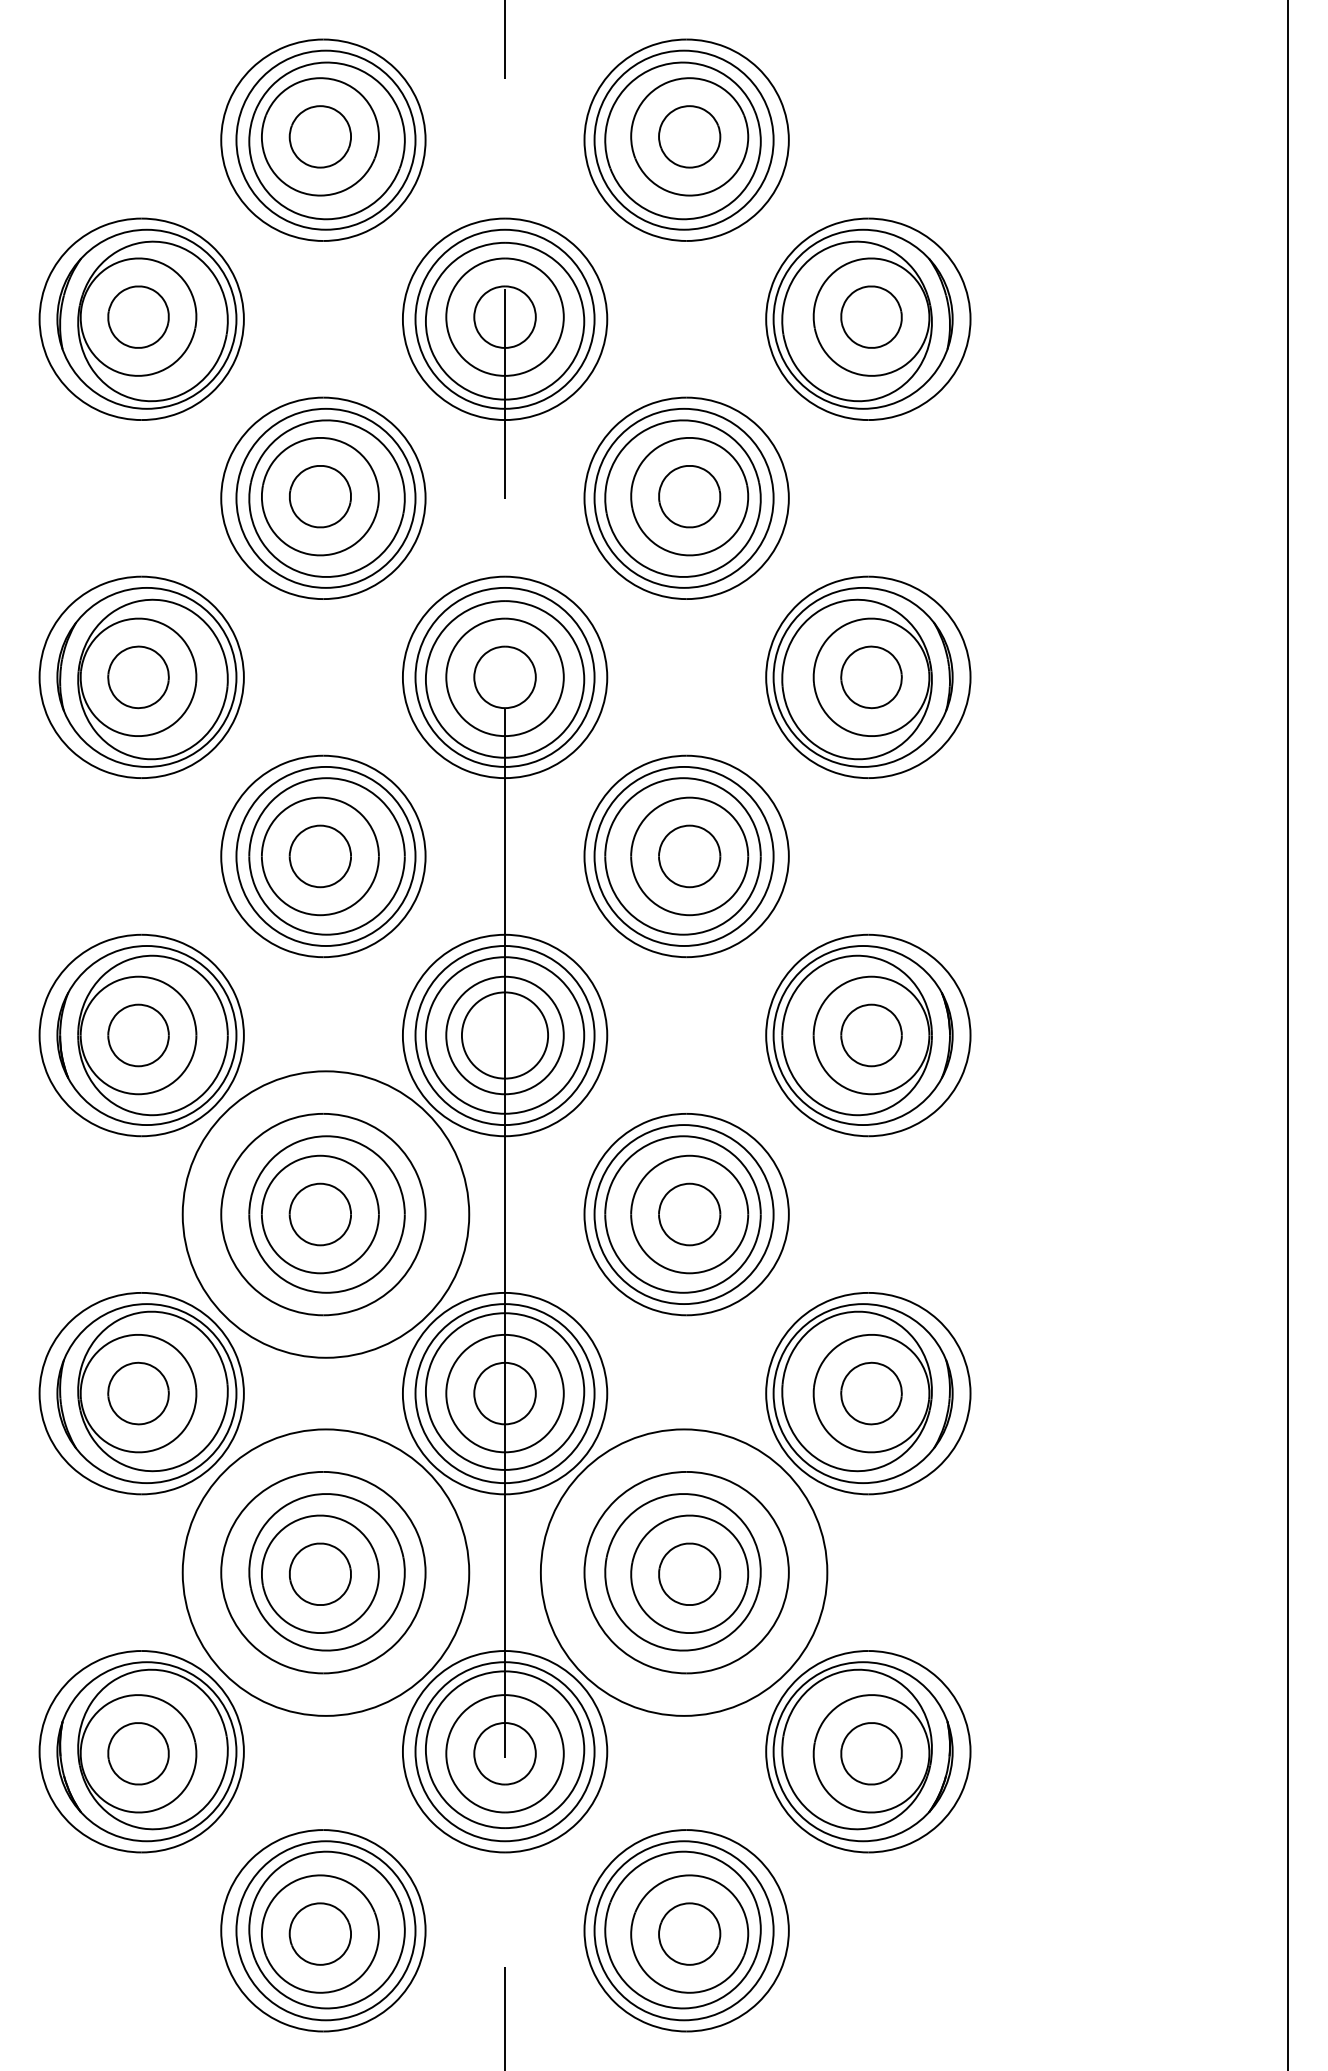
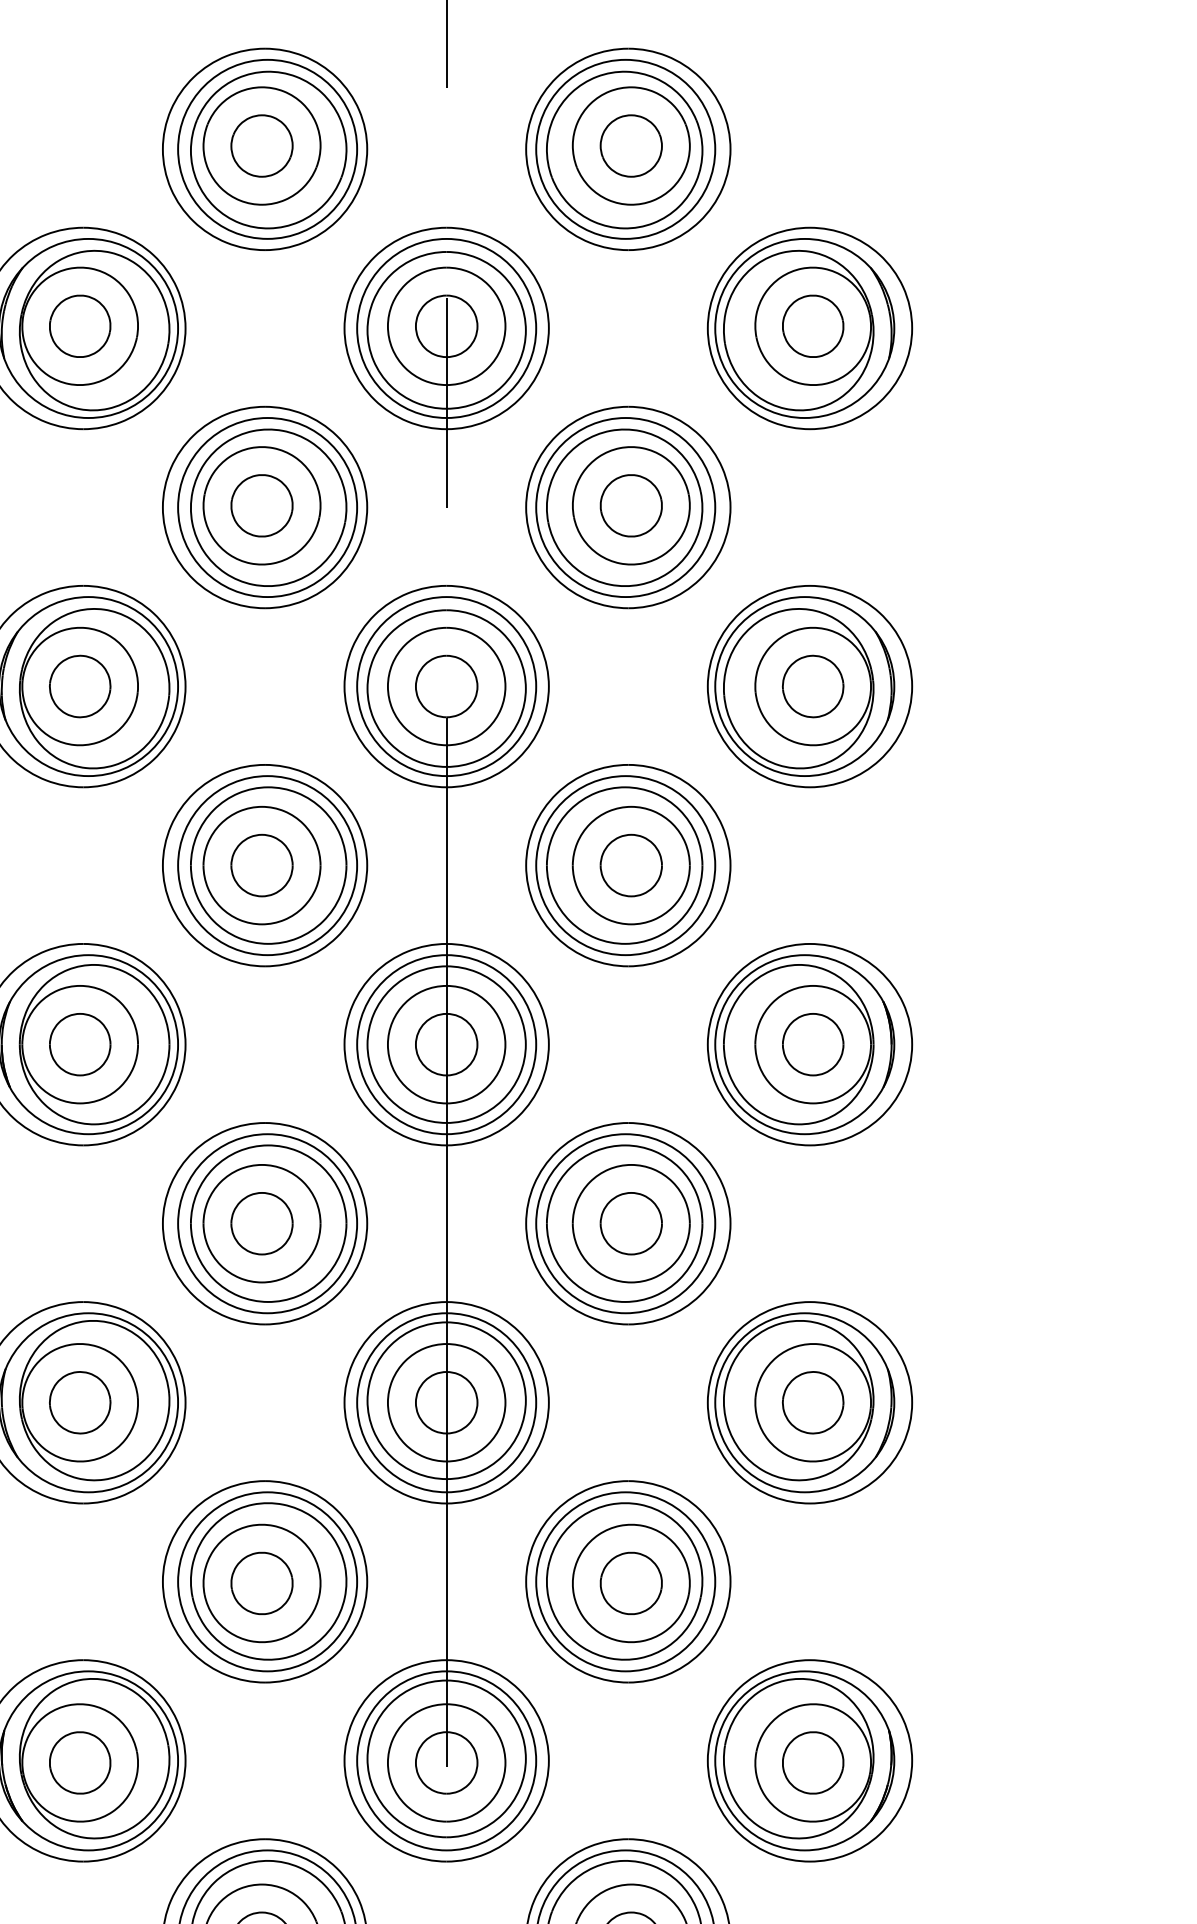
circle: (504, 1035) -> (446, 1044), size x0.71
circle: (325, 1214) -> (267, 1223), size x0.62
circle: (325, 1572) -> (267, 1581), size x0.62
circle: (683, 1572) -> (625, 1581), size x0.62

